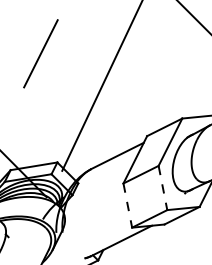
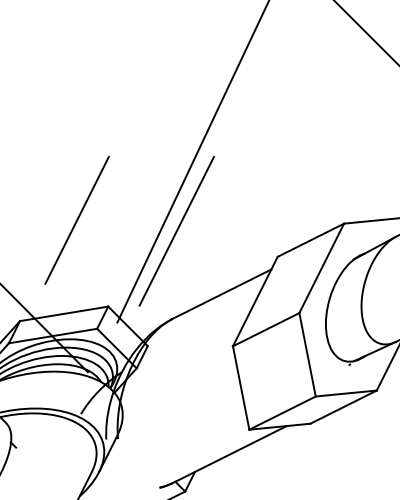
line: (40, 53) -> (76, 219), moved
line: (93, 122) -> (176, 231), added
line: (162, 188) -> (306, 355), dashed -> solid
line: (127, 205) -> (240, 387), dashed -> solid

